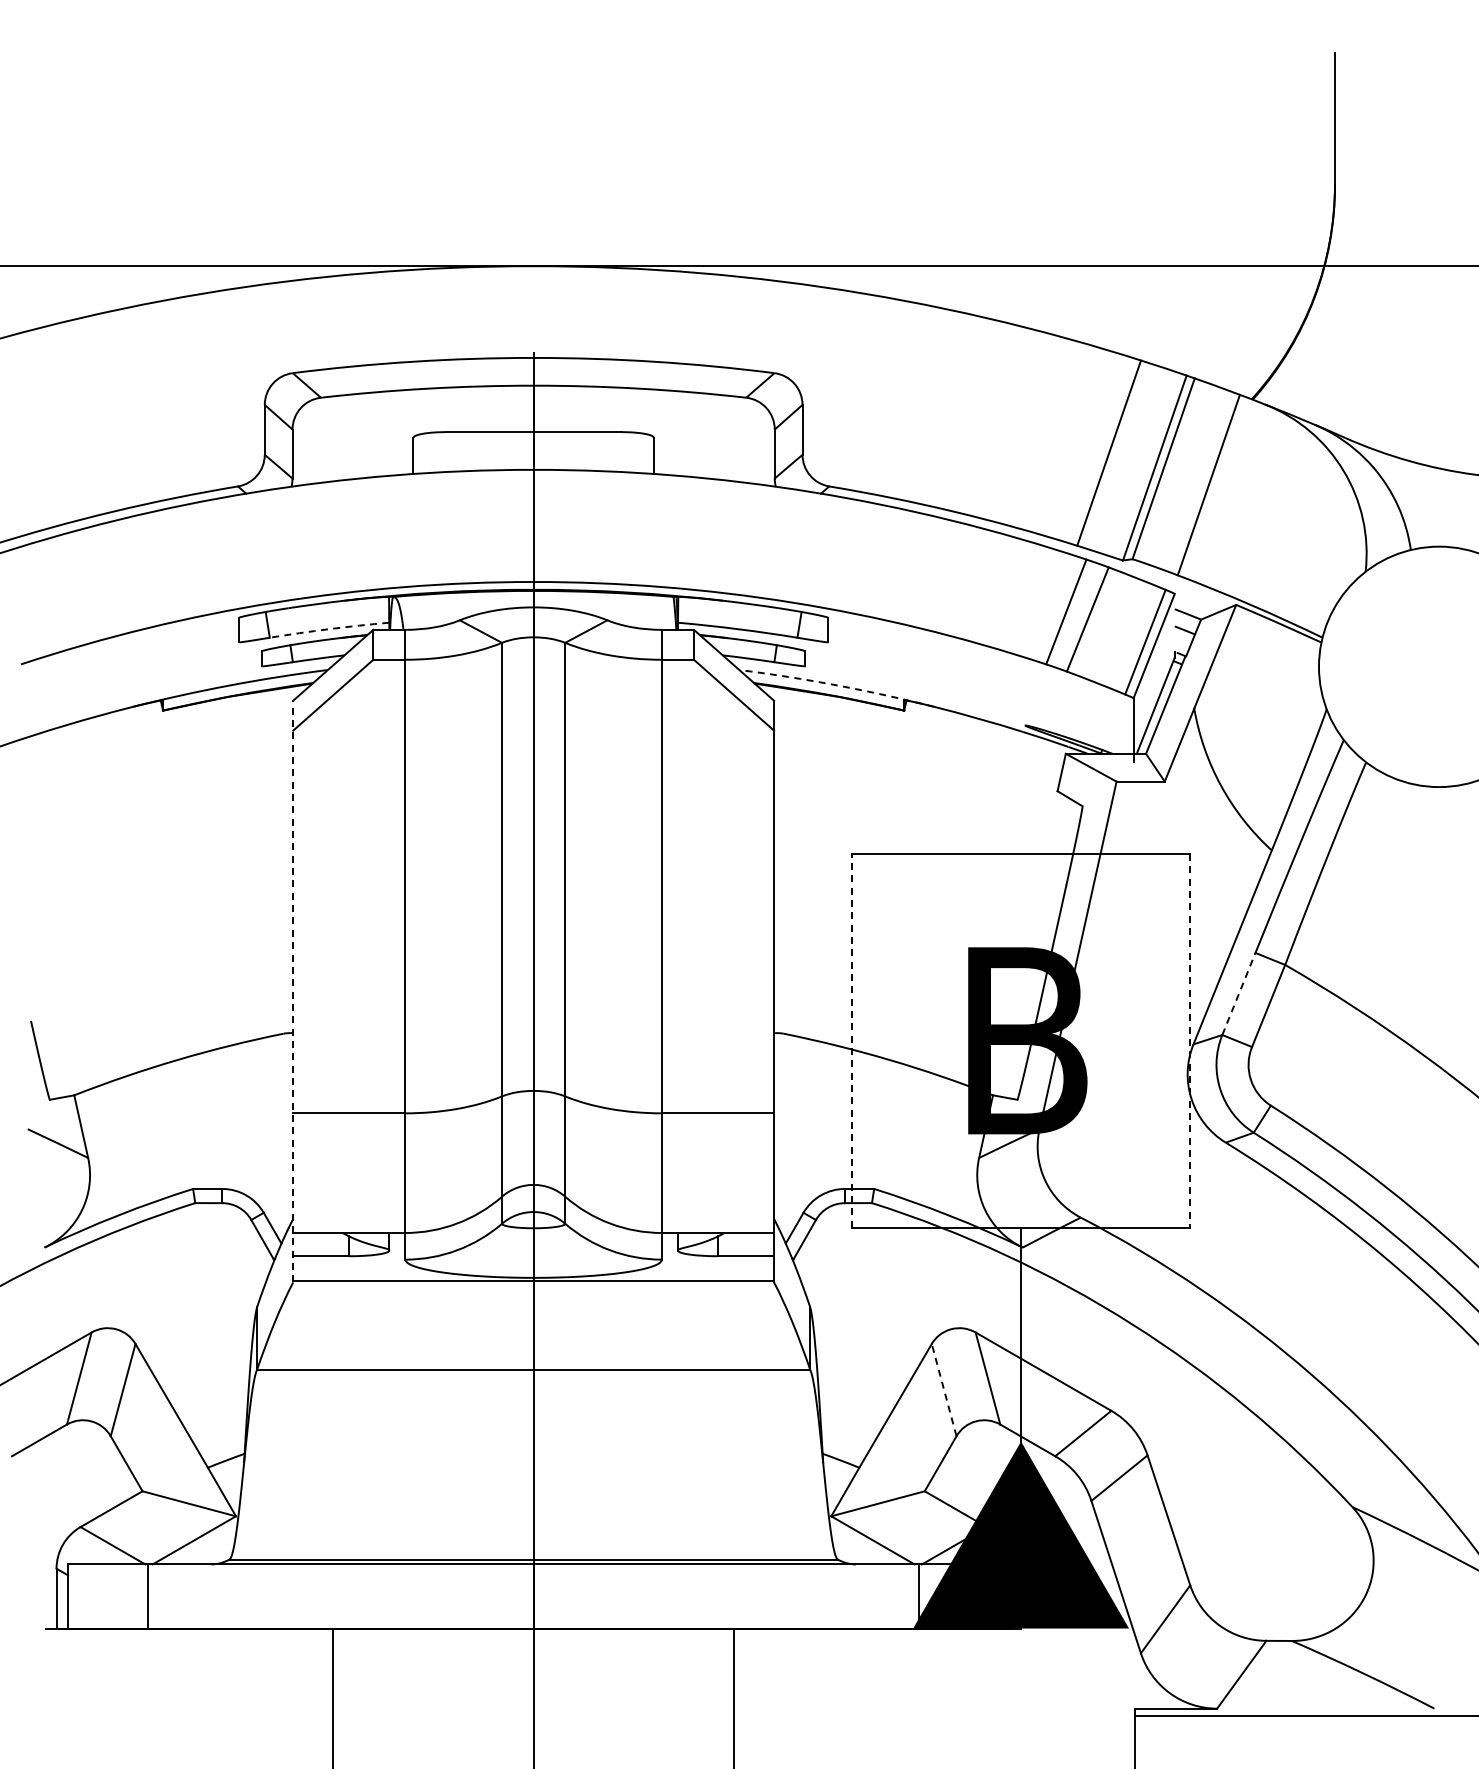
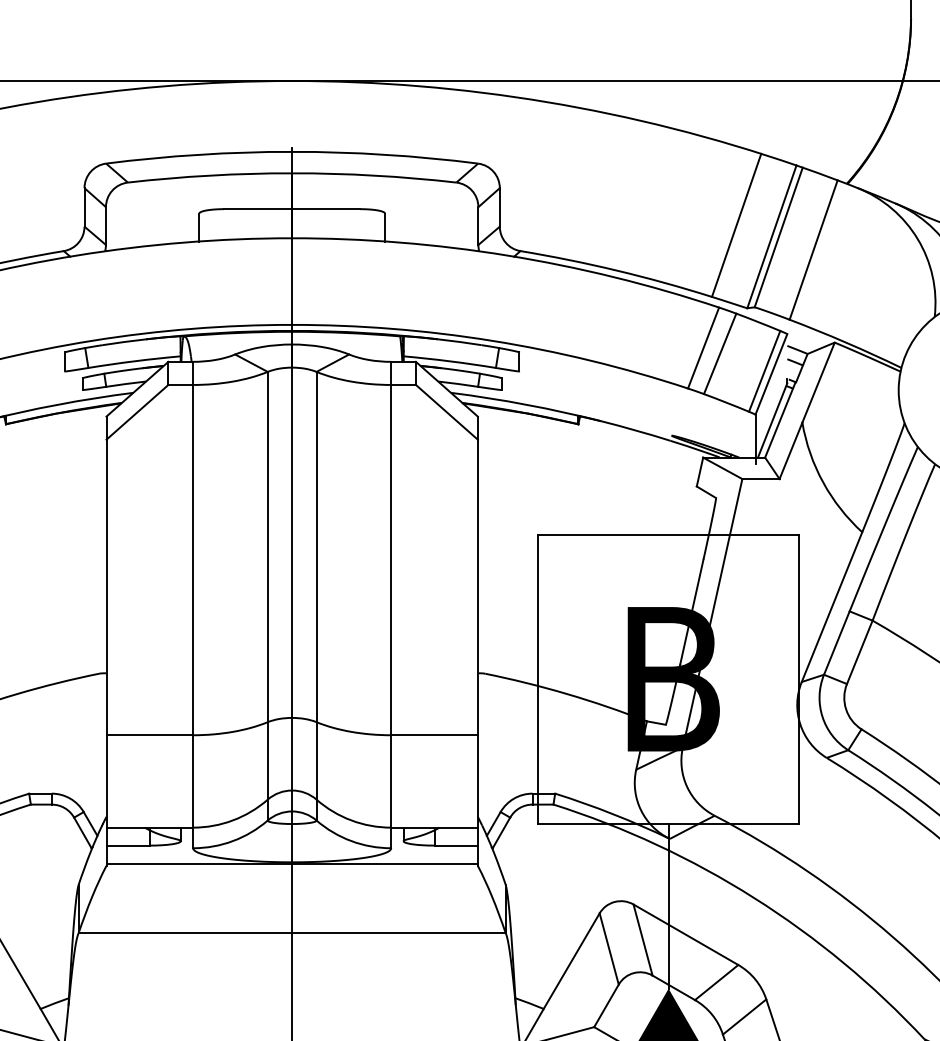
arc: (329, 629) -> (134, 361), dashed -> solid
arc: (837, 685) -> (526, 404), dashed -> solid
line: (293, 991) -> (106, 641), dashed -> solid
line: (1239, 993) -> (837, 642), dashed -> solid
line: (852, 1040) -> (538, 678), dashed -> solid
line: (1190, 1040) -> (799, 678), dashed -> solid
line: (944, 1390) -> (609, 949), dashed -> solid

